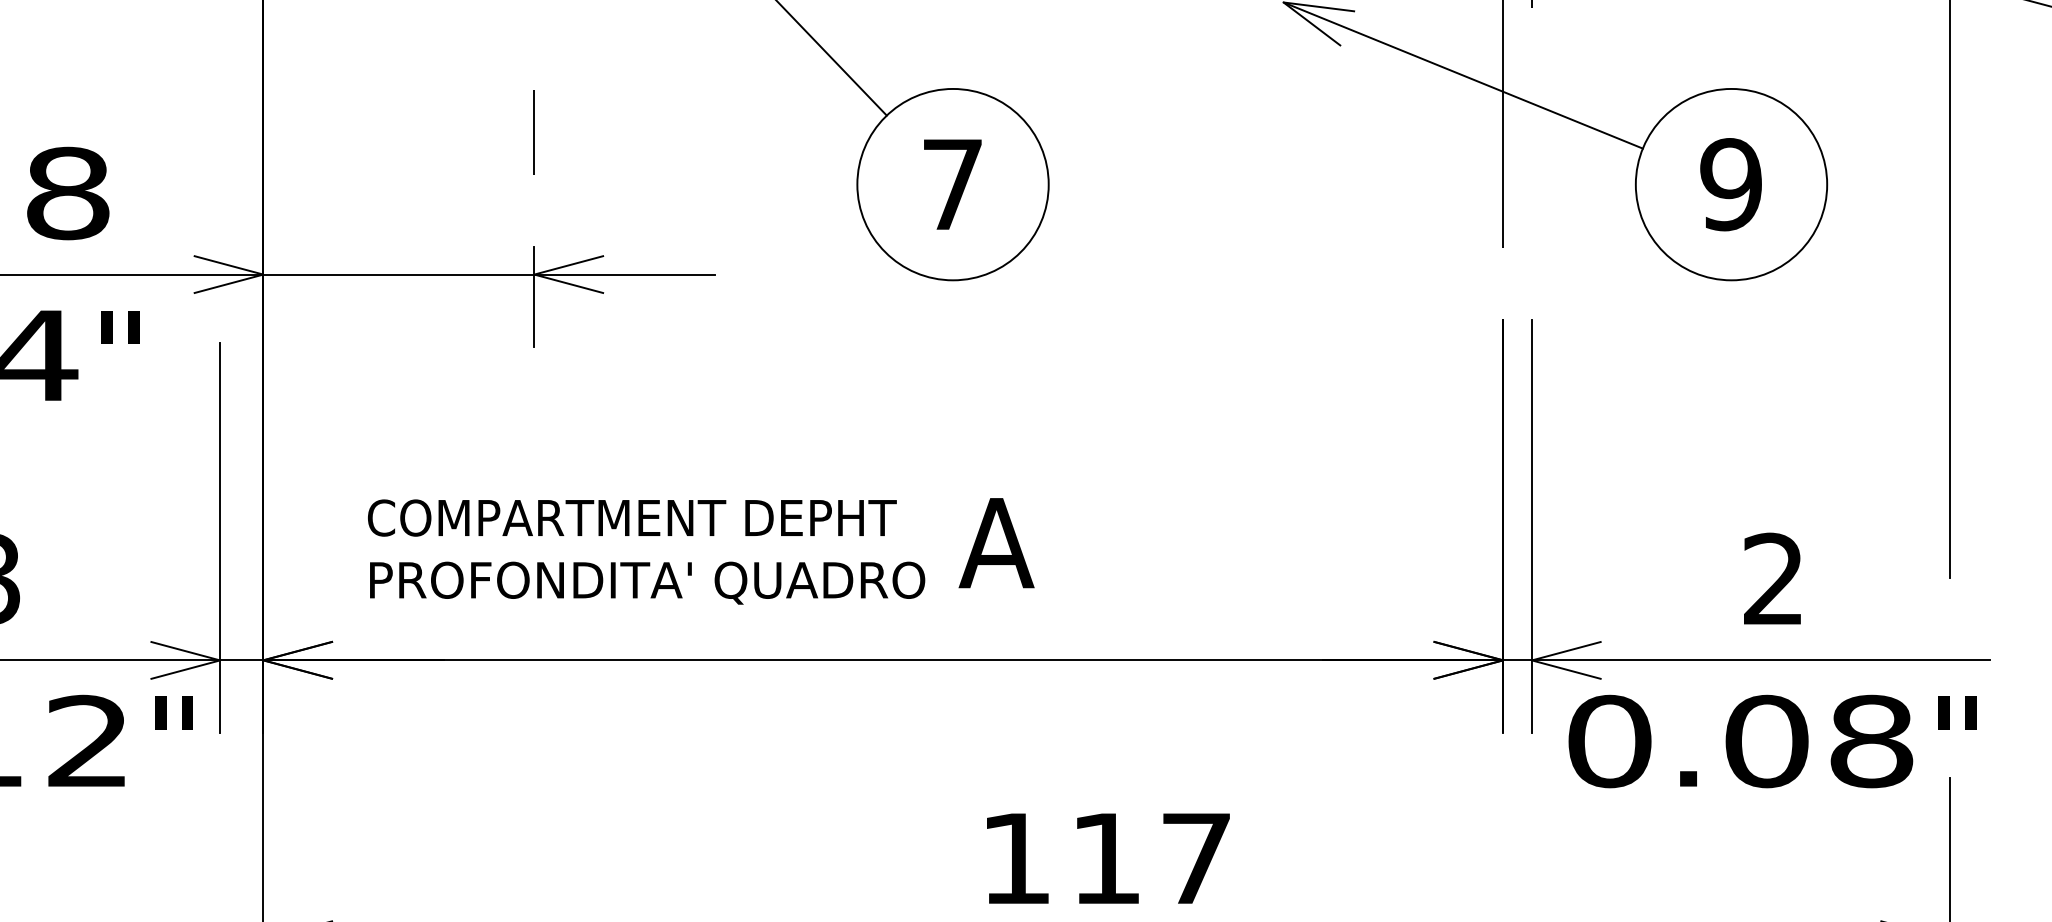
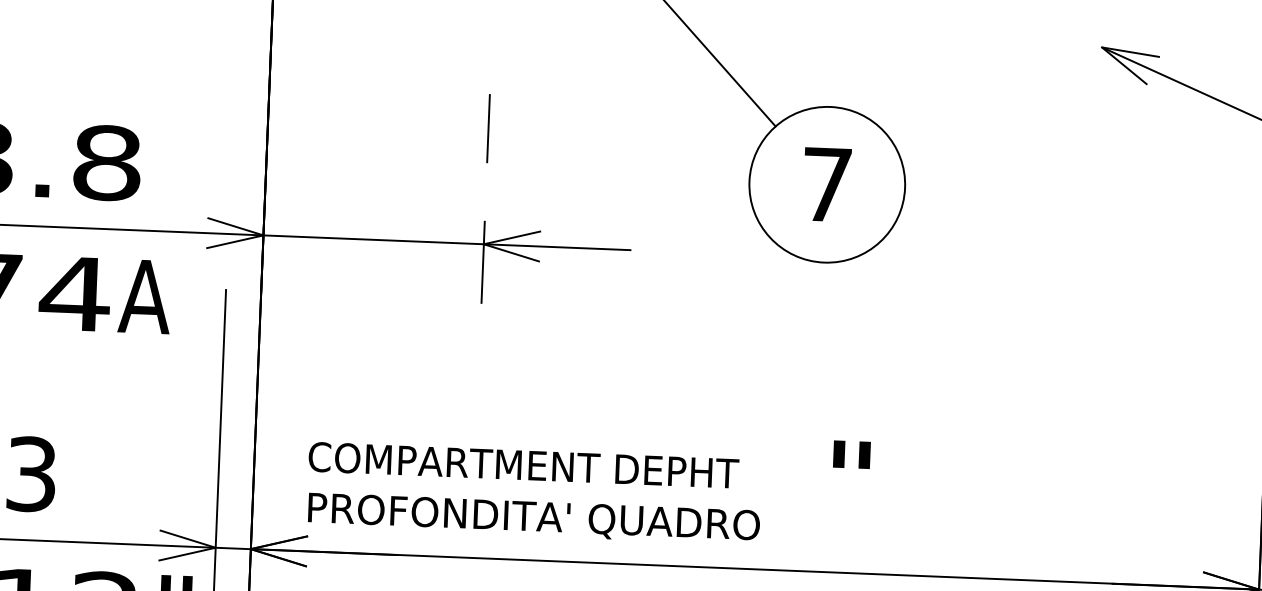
text: (120, 355) -> (144, 296), " -> A
text: (996, 543) -> (850, 478), A -> "
text: (646, 551) -> (534, 493), moved

